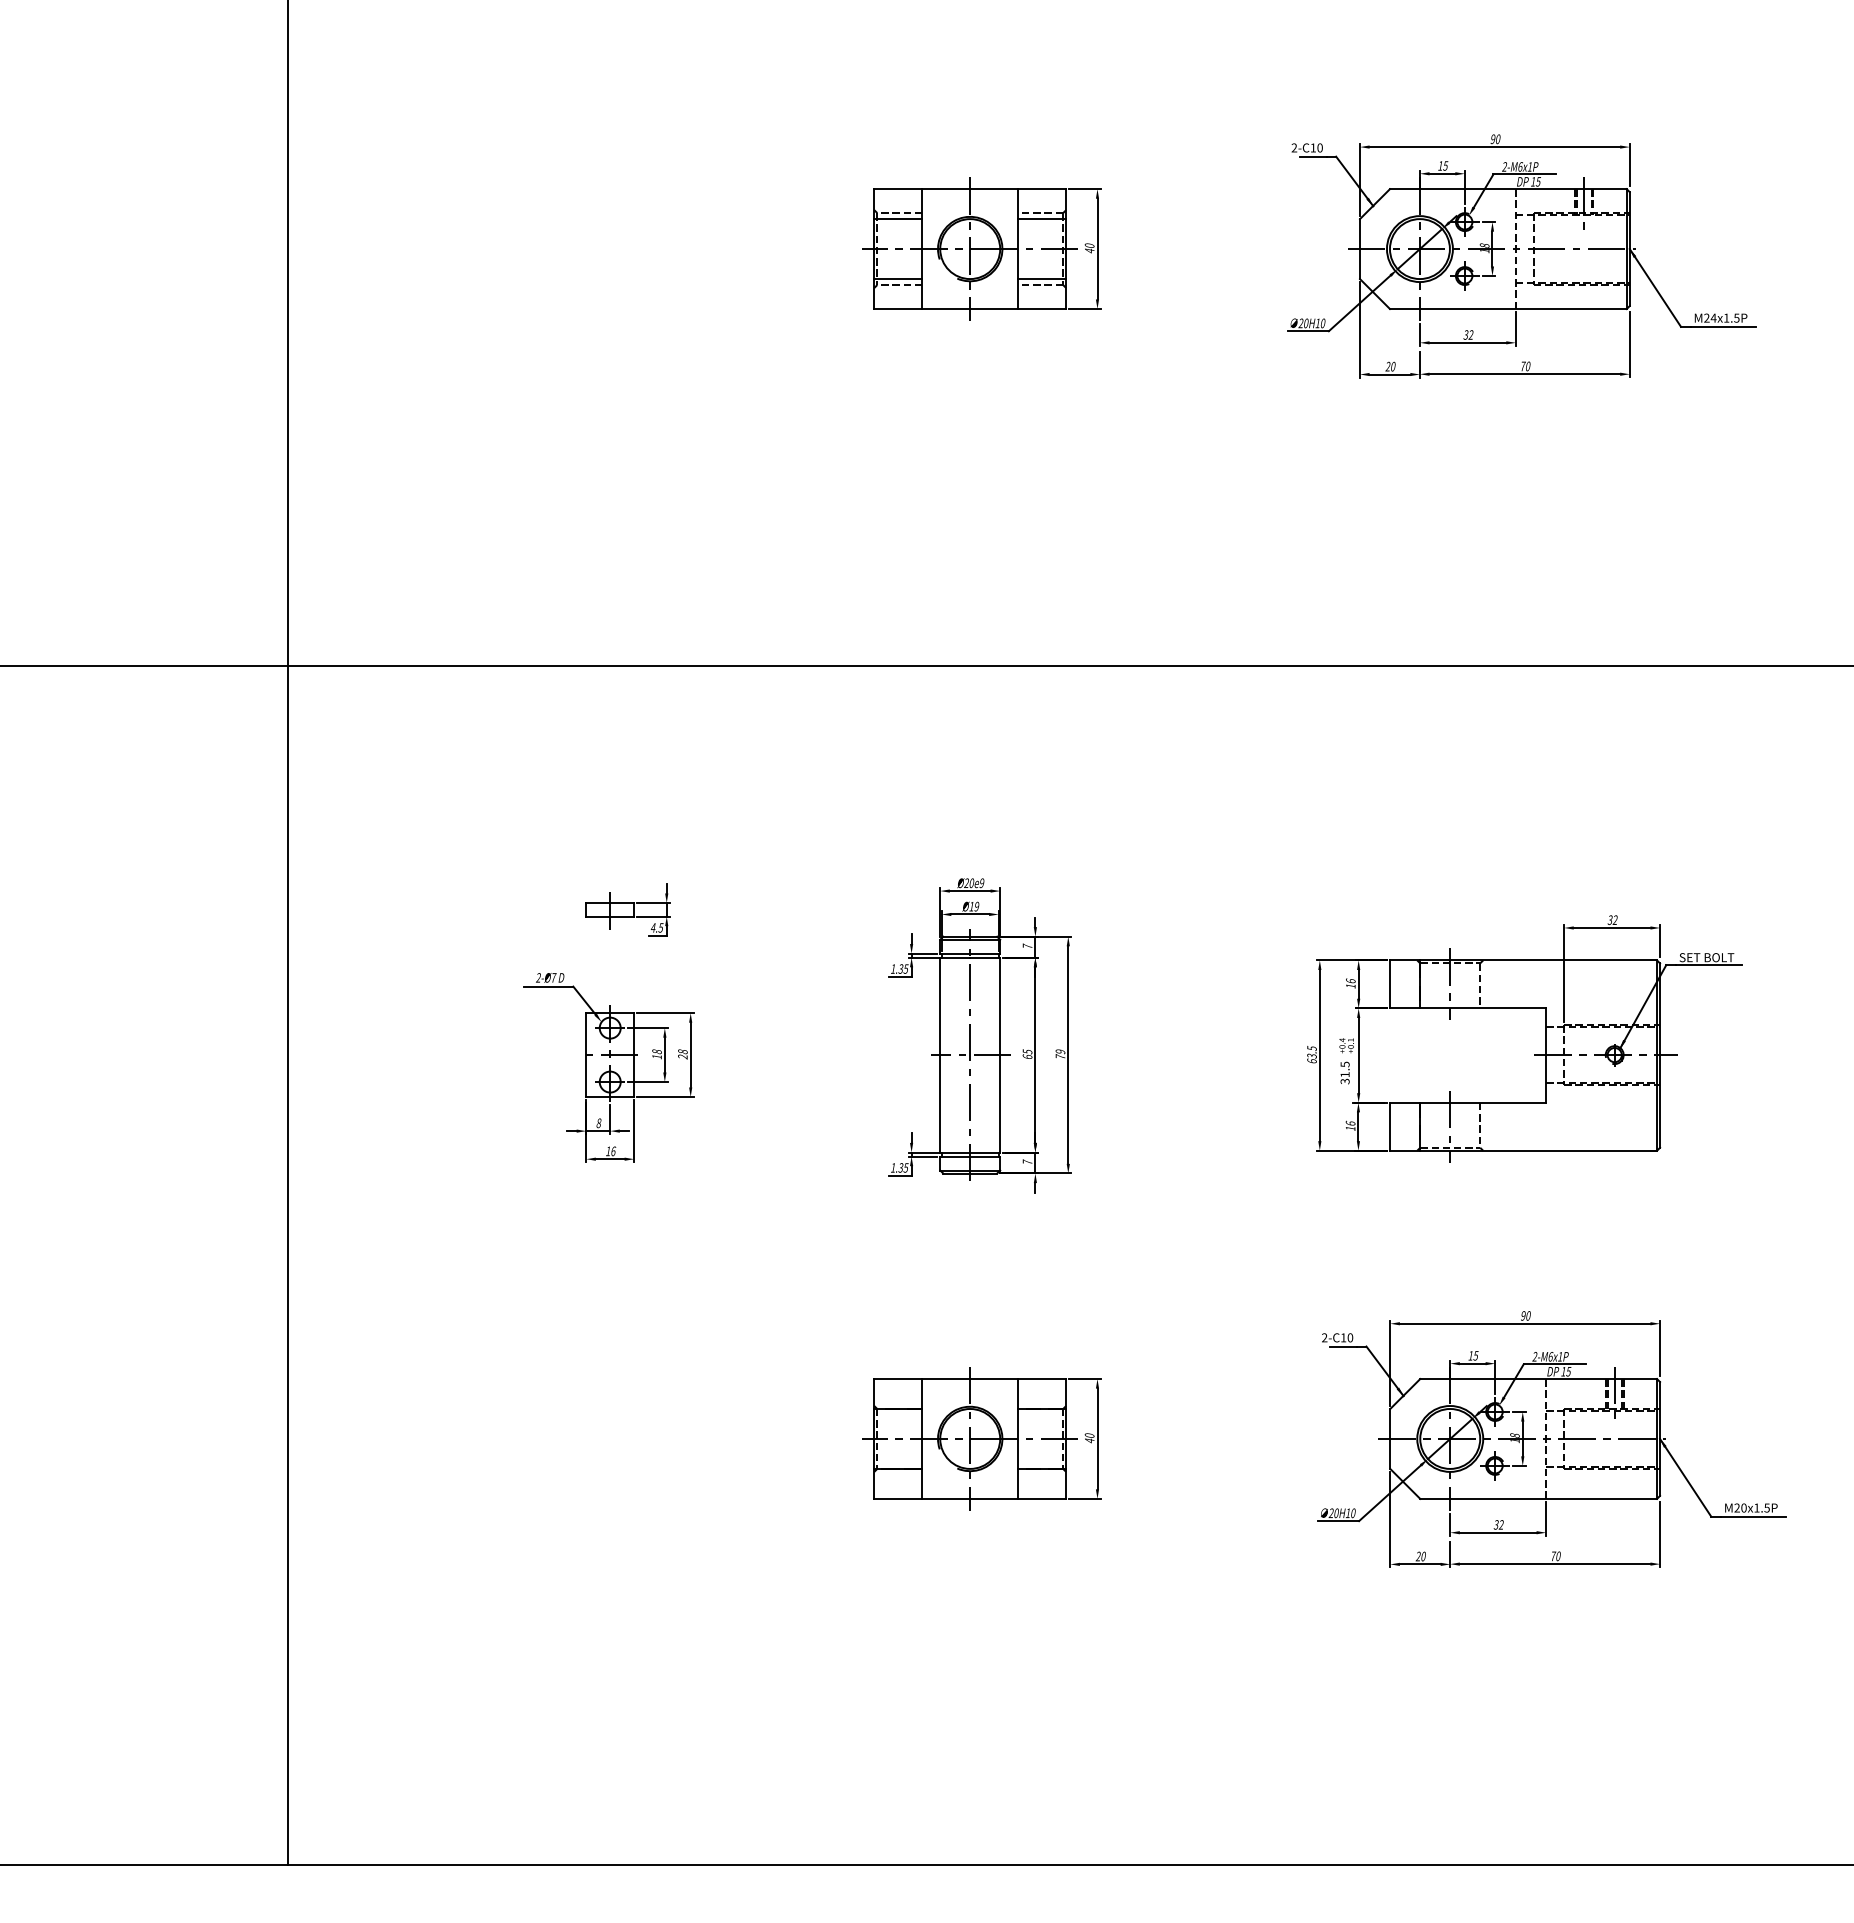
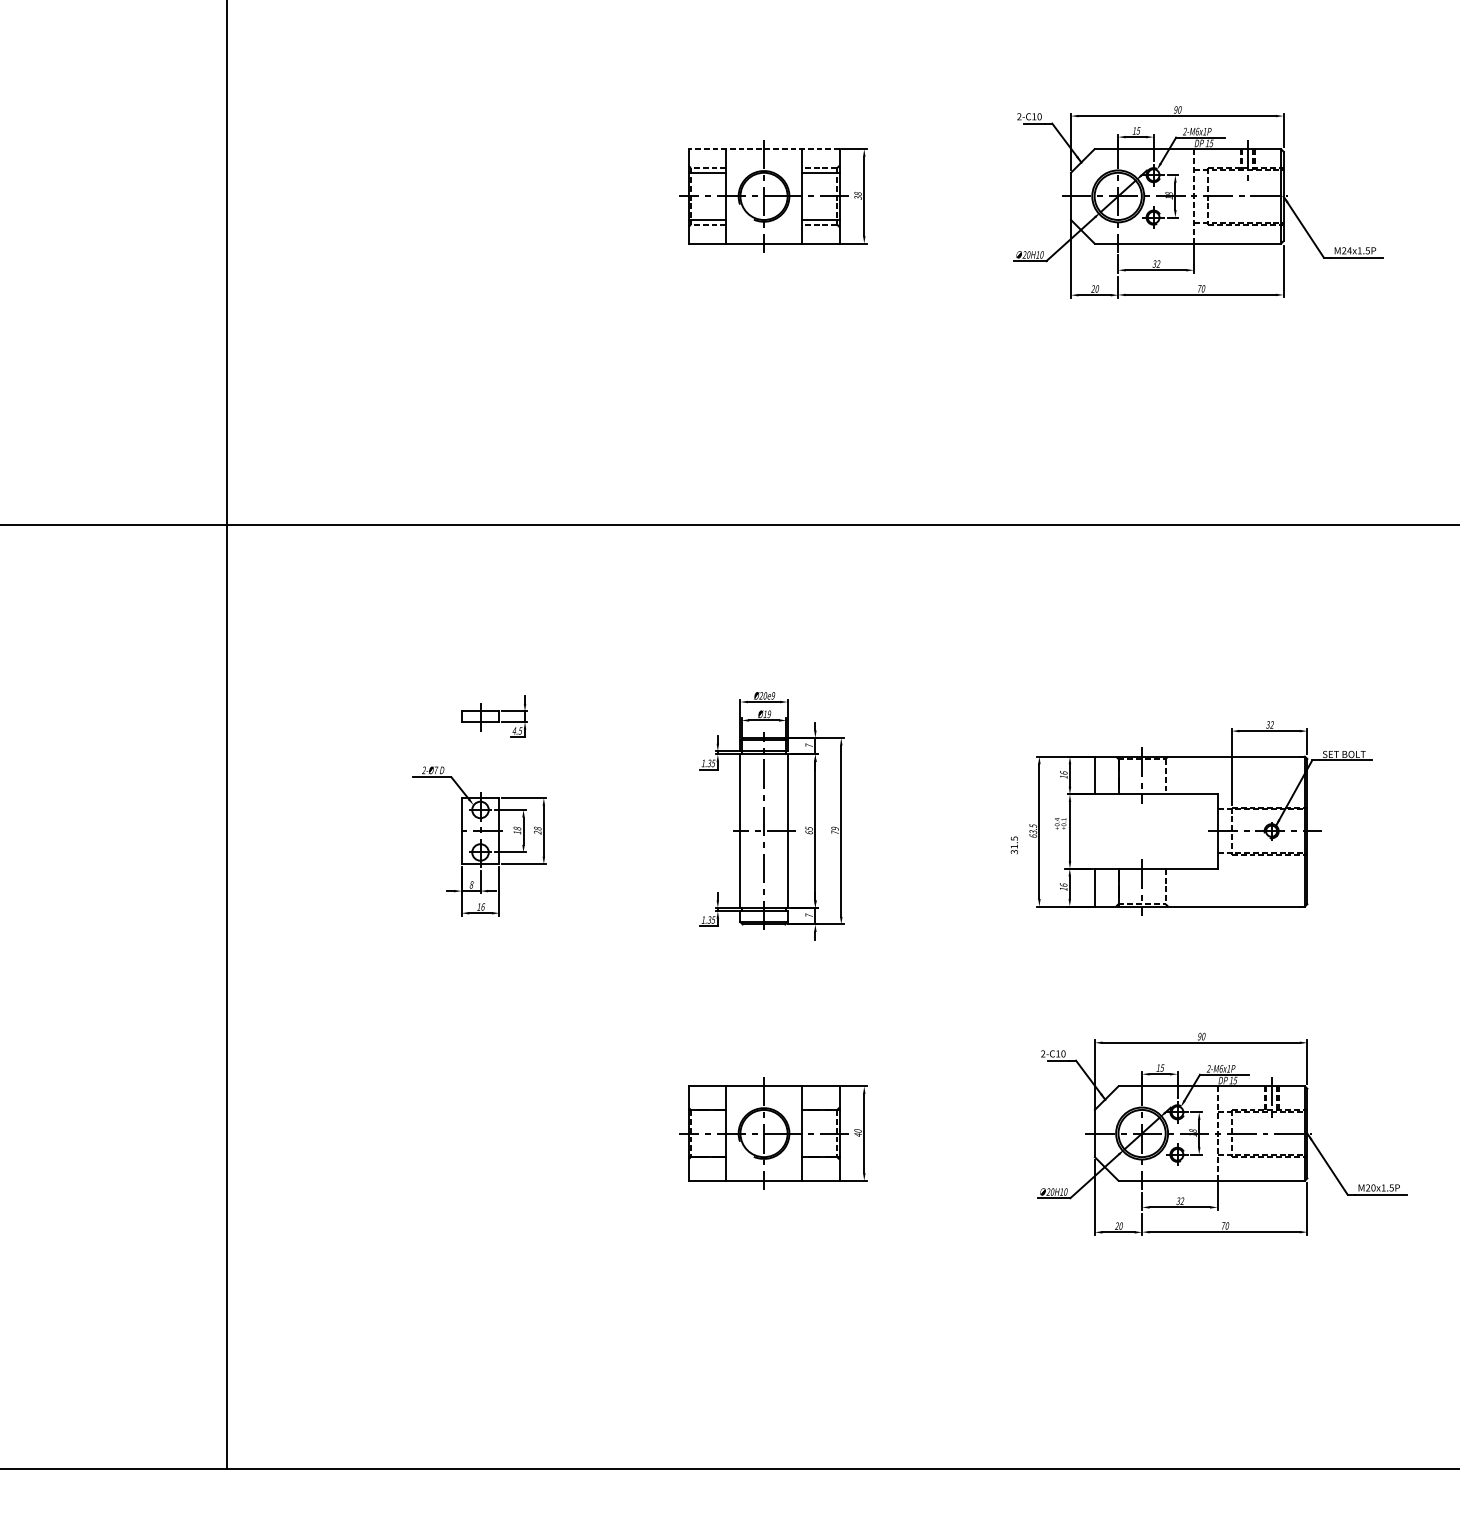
line: (970, 189) -> (764, 149), solid -> dashed
text: (1089, 248) -> (857, 195), 40 -> 38
text: (1344, 1072) -> (1013, 844), moved

